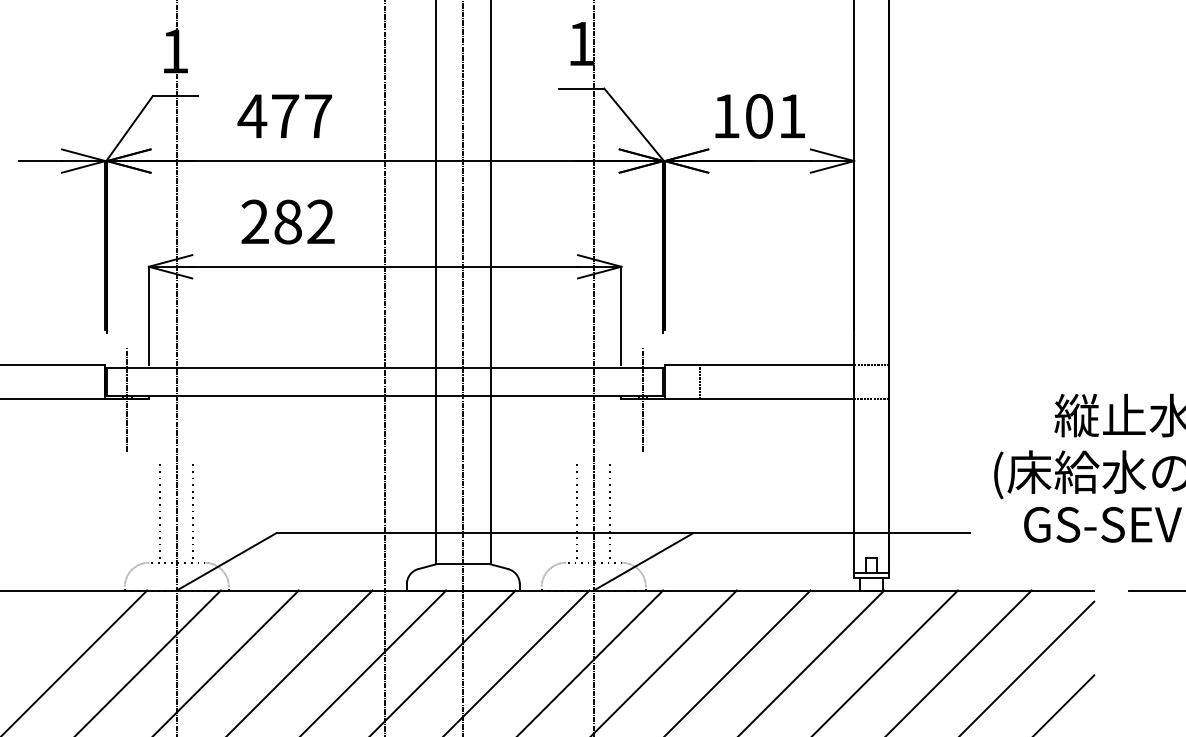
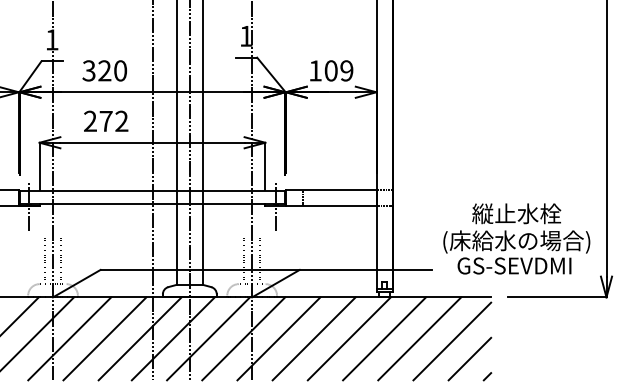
text: (284, 115) -> (104, 70), 477 -> 320
text: (791, 115) -> (346, 70), 101 -> 109
text: (286, 222) -> (105, 121), 282 -> 272

